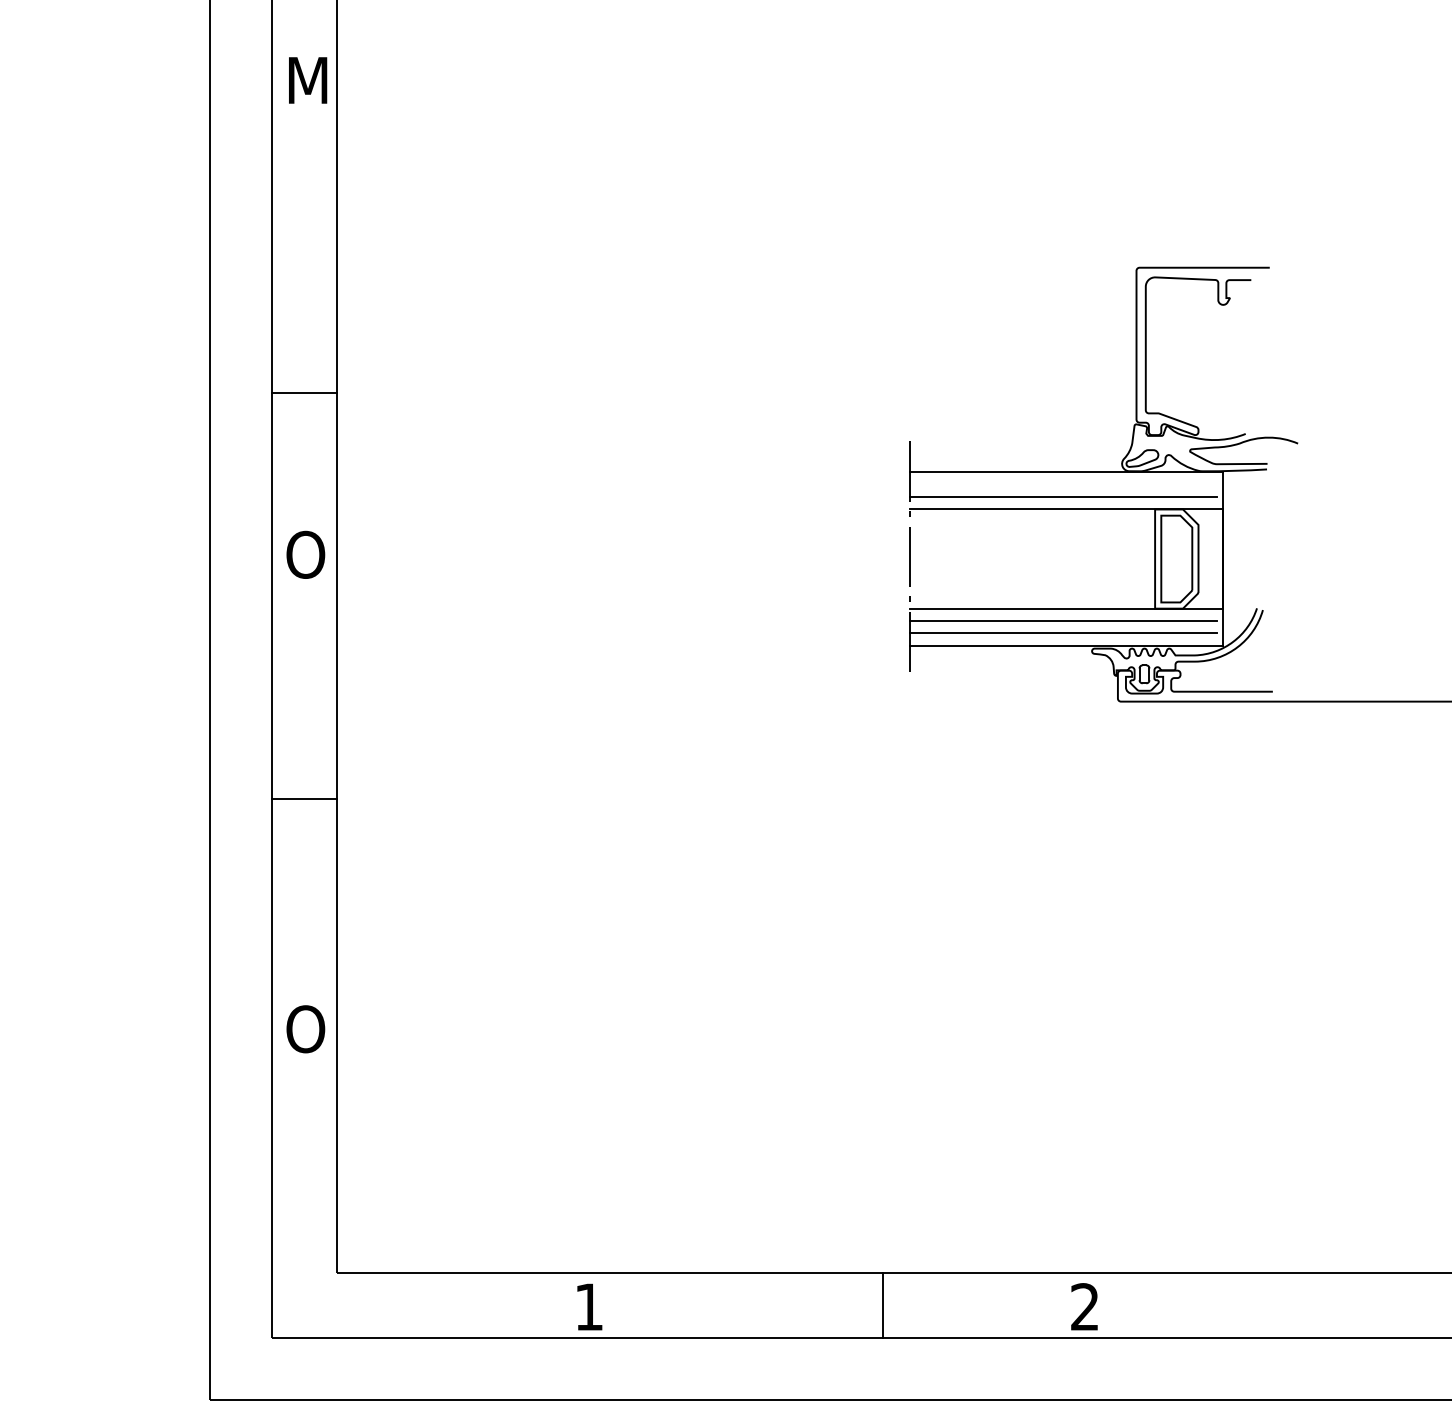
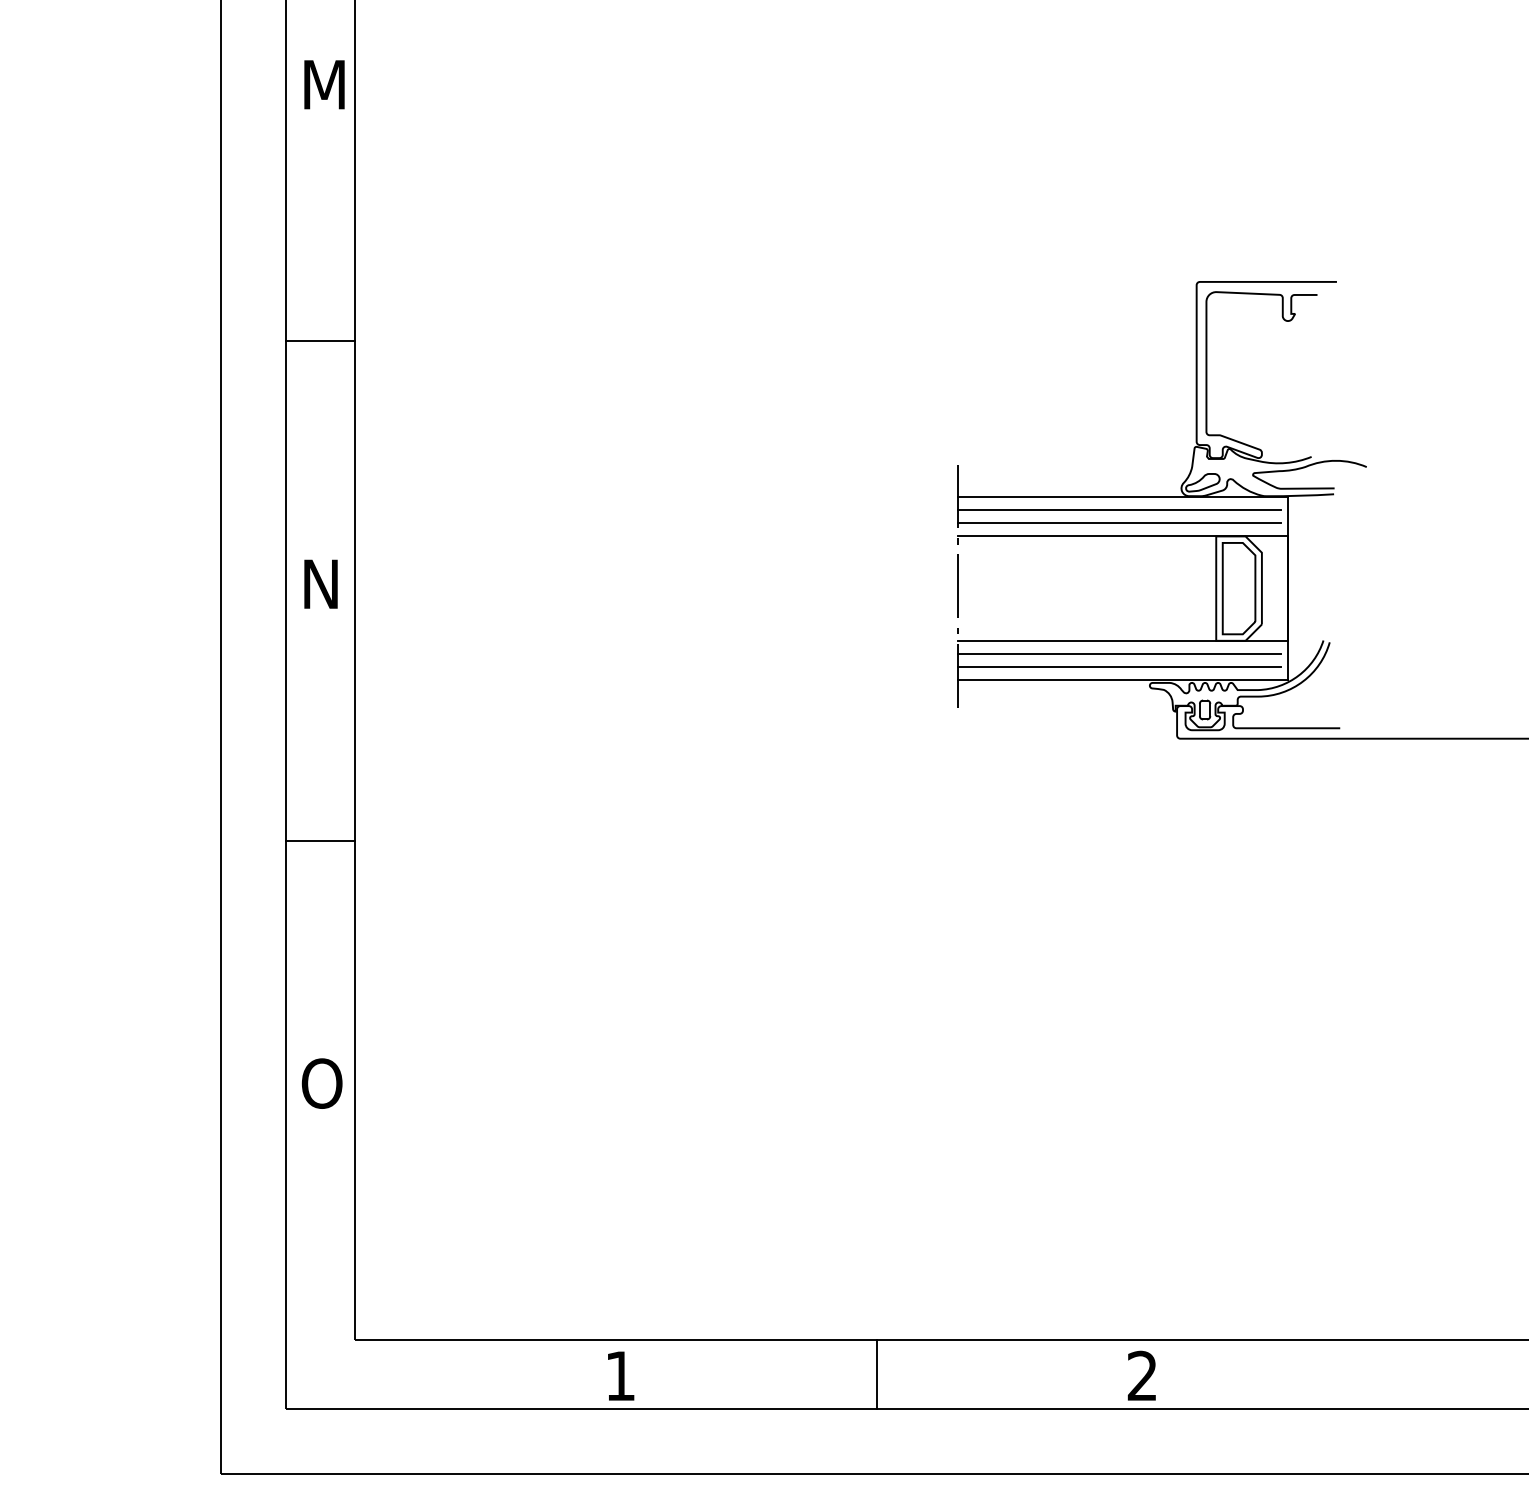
line: (304, 392) -> (320, 341), moved
line: (1063, 484) -> (1119, 510), added
text: (305, 555) -> (321, 584), O -> N
line: (882, 1305) -> (876, 1374), moved

